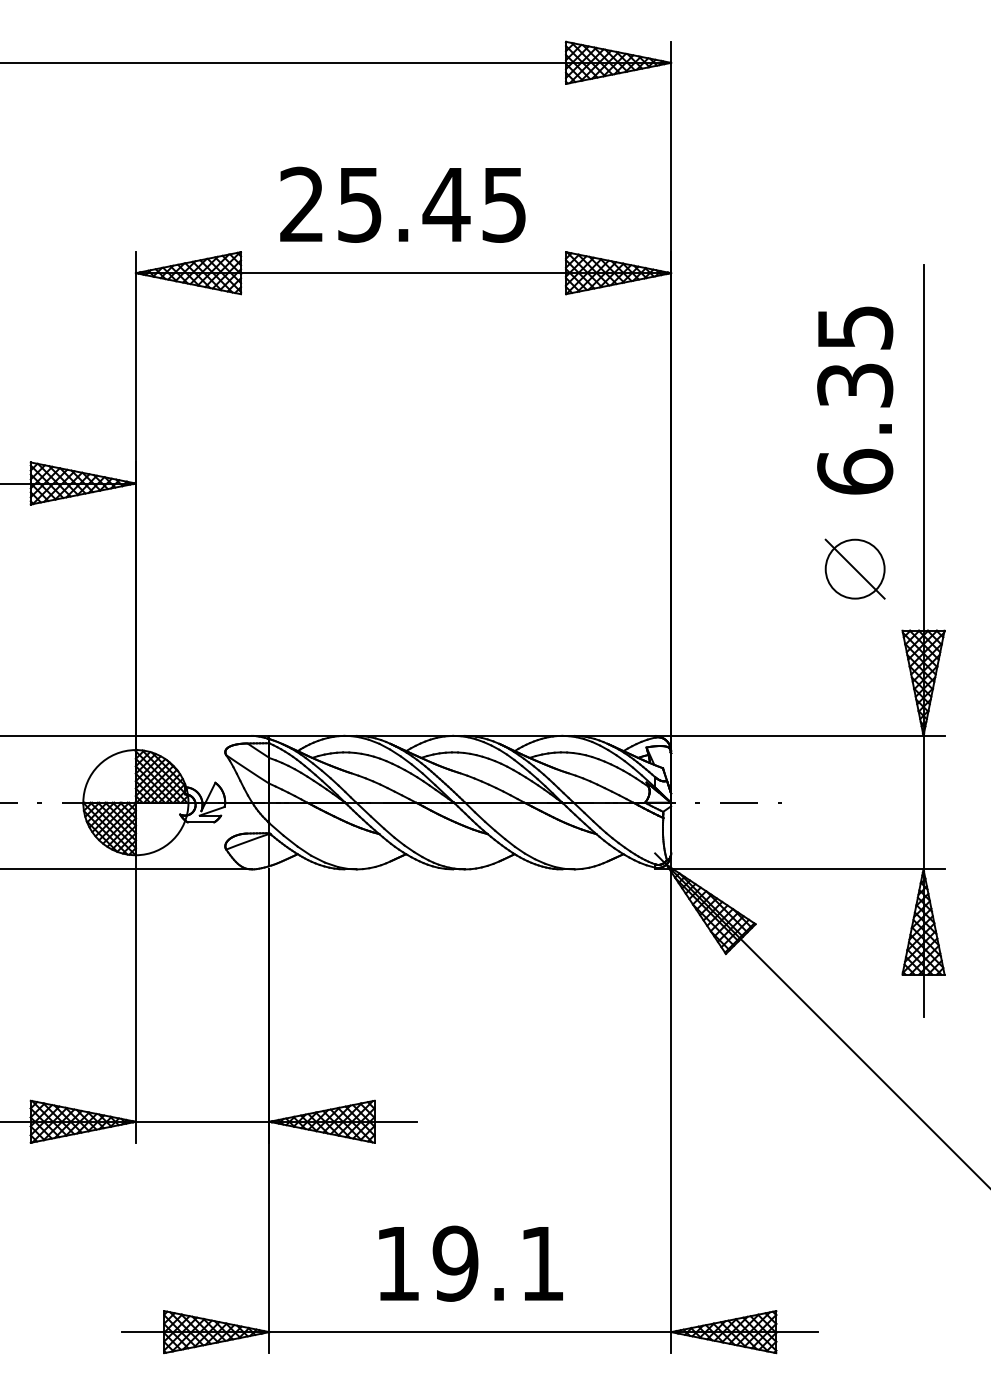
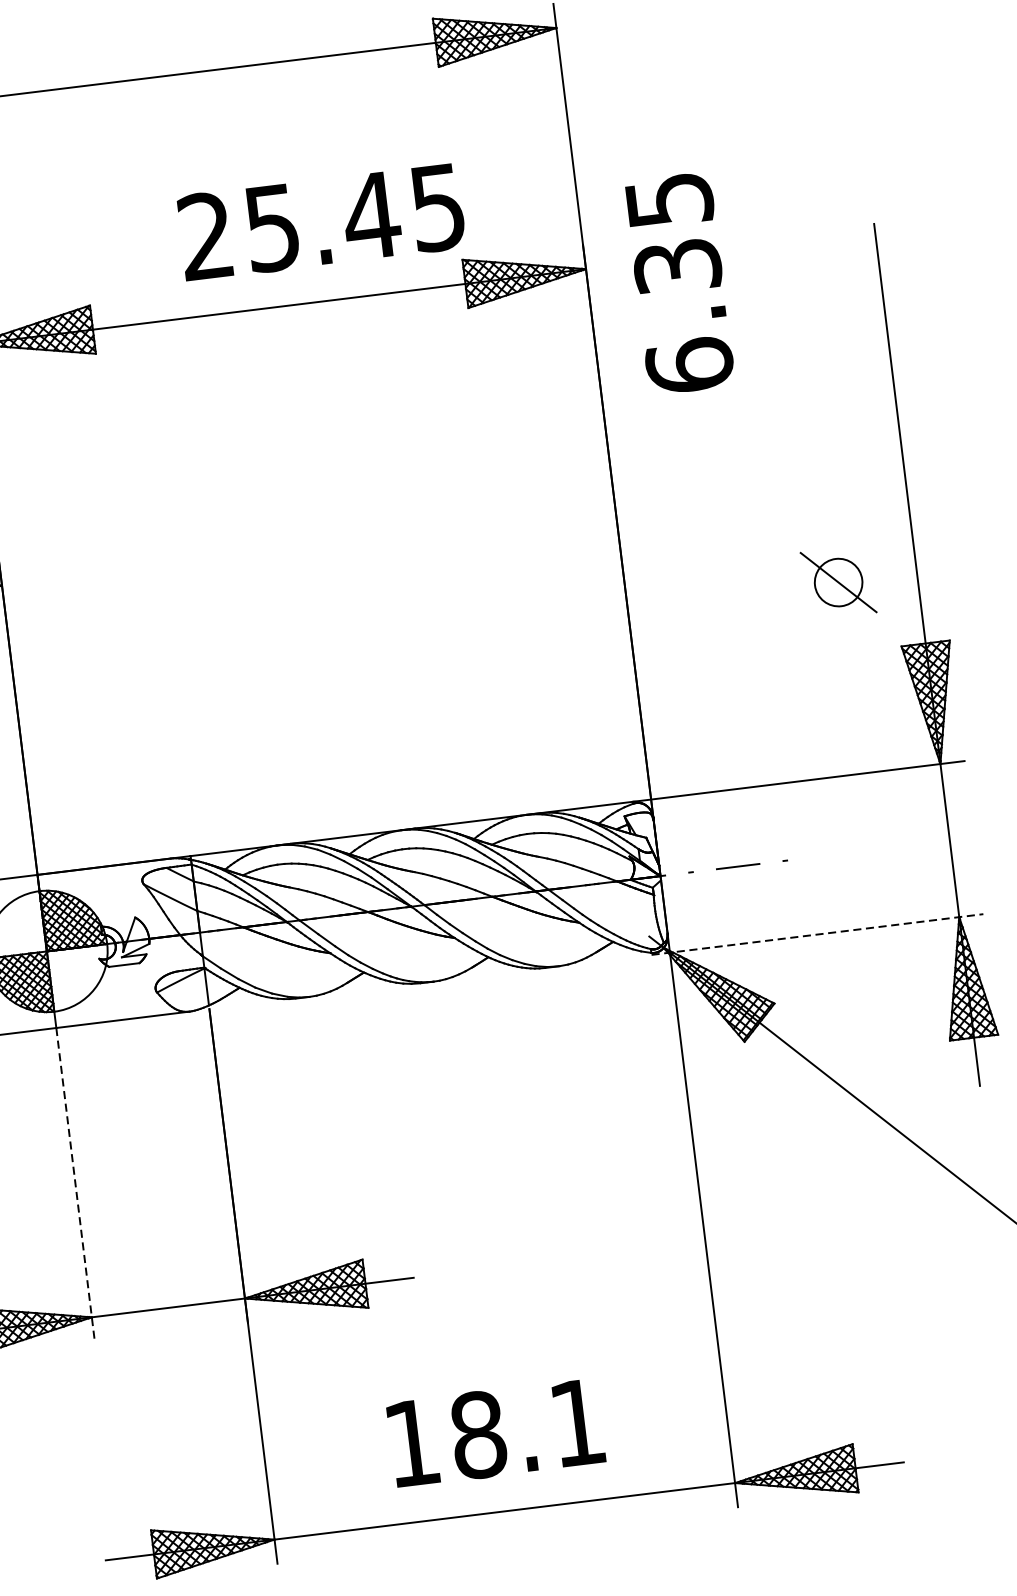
text: (402, 204) -> (321, 221), moved
text: (855, 400) -> (680, 283), moved
circle: (854, 568) -> (837, 581), size x0.7
line: (799, 869) -> (817, 934), solid -> dashed
line: (135, 1006) -> (75, 1185), solid -> dashed
text: (455, 1263) -> (478, 1434), 19.1 -> 18.1

